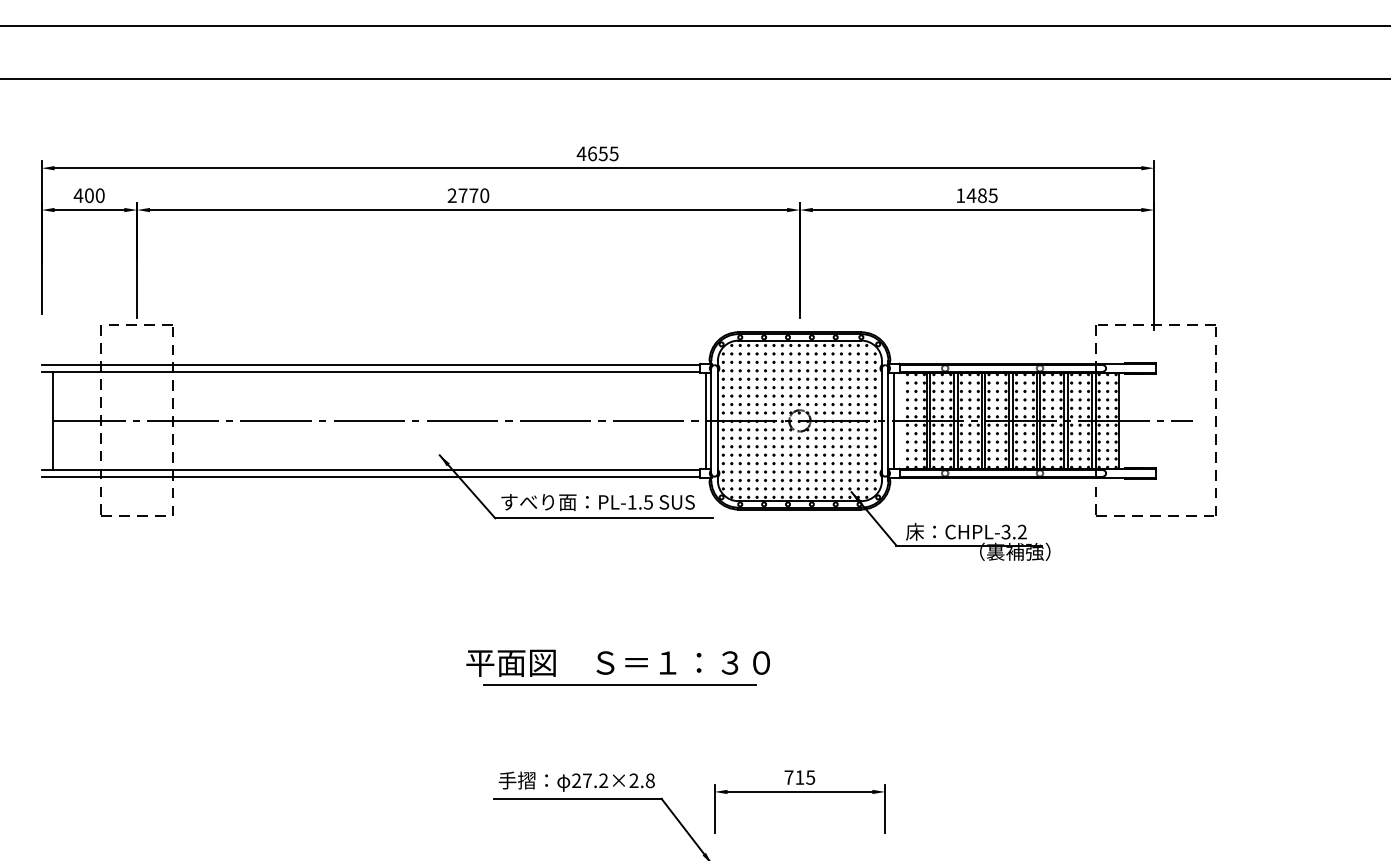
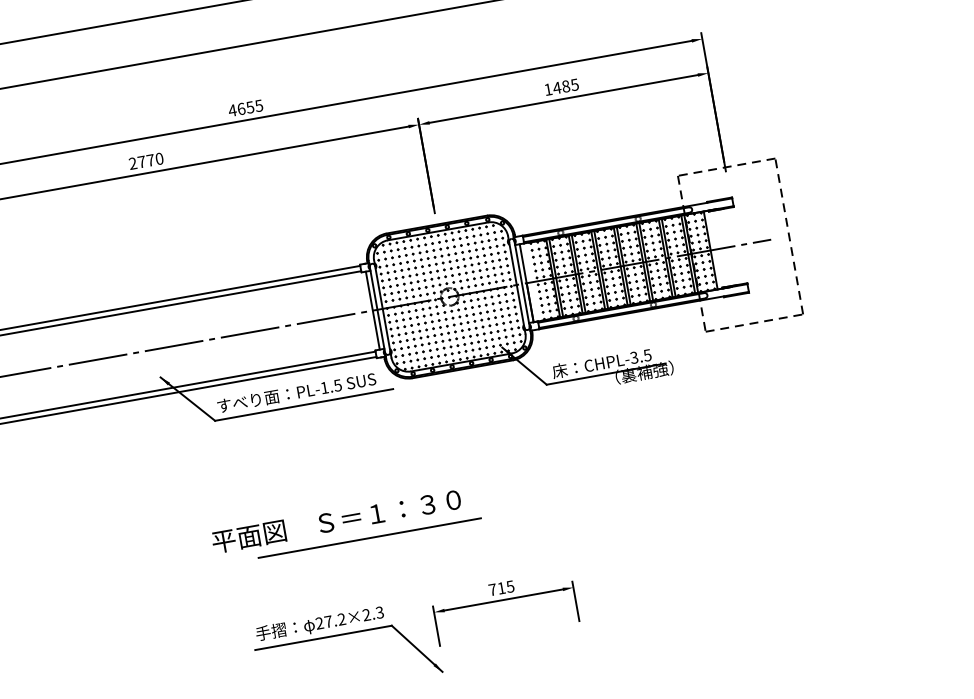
text: (1021, 531) -> (646, 355), CHPL-3.2 -> CHPL-3.5
line: (619, 684) -> (369, 537), moved
text: (649, 780) -> (379, 612), 27.2×2.8 -> 27.2×2.3

